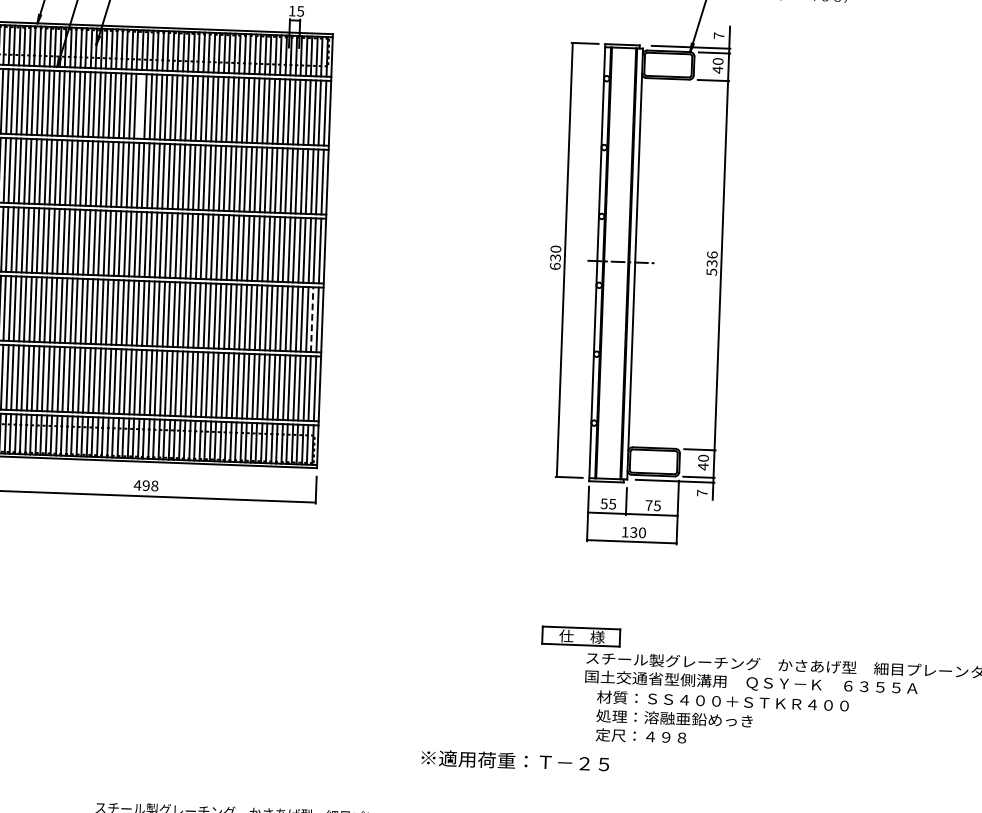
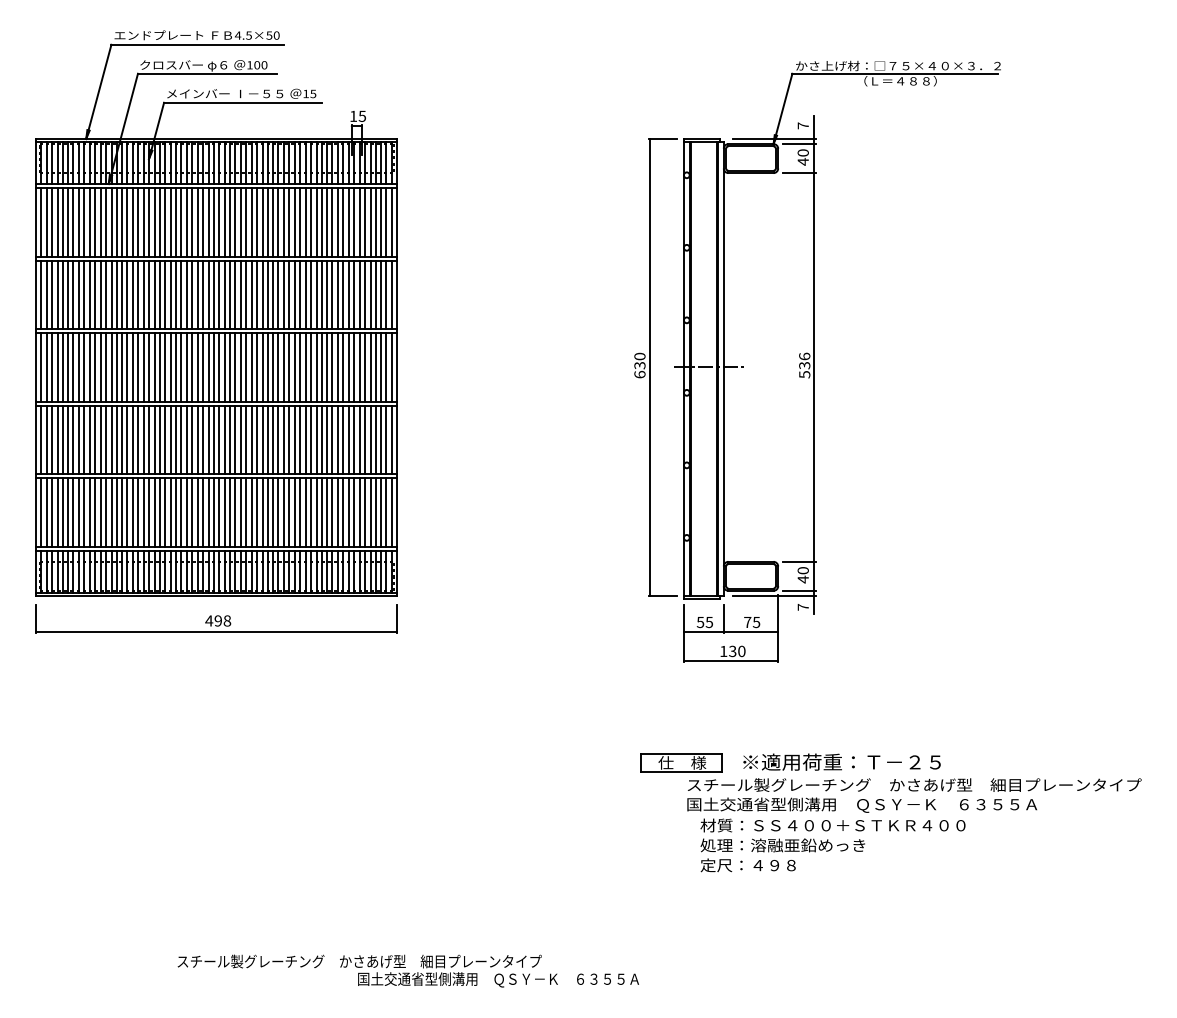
line: (140, 106) -> (197, 222), added
line: (312, 319) -> (386, 439), dashed -> solid
text: (514, 760) -> (841, 761), moved

